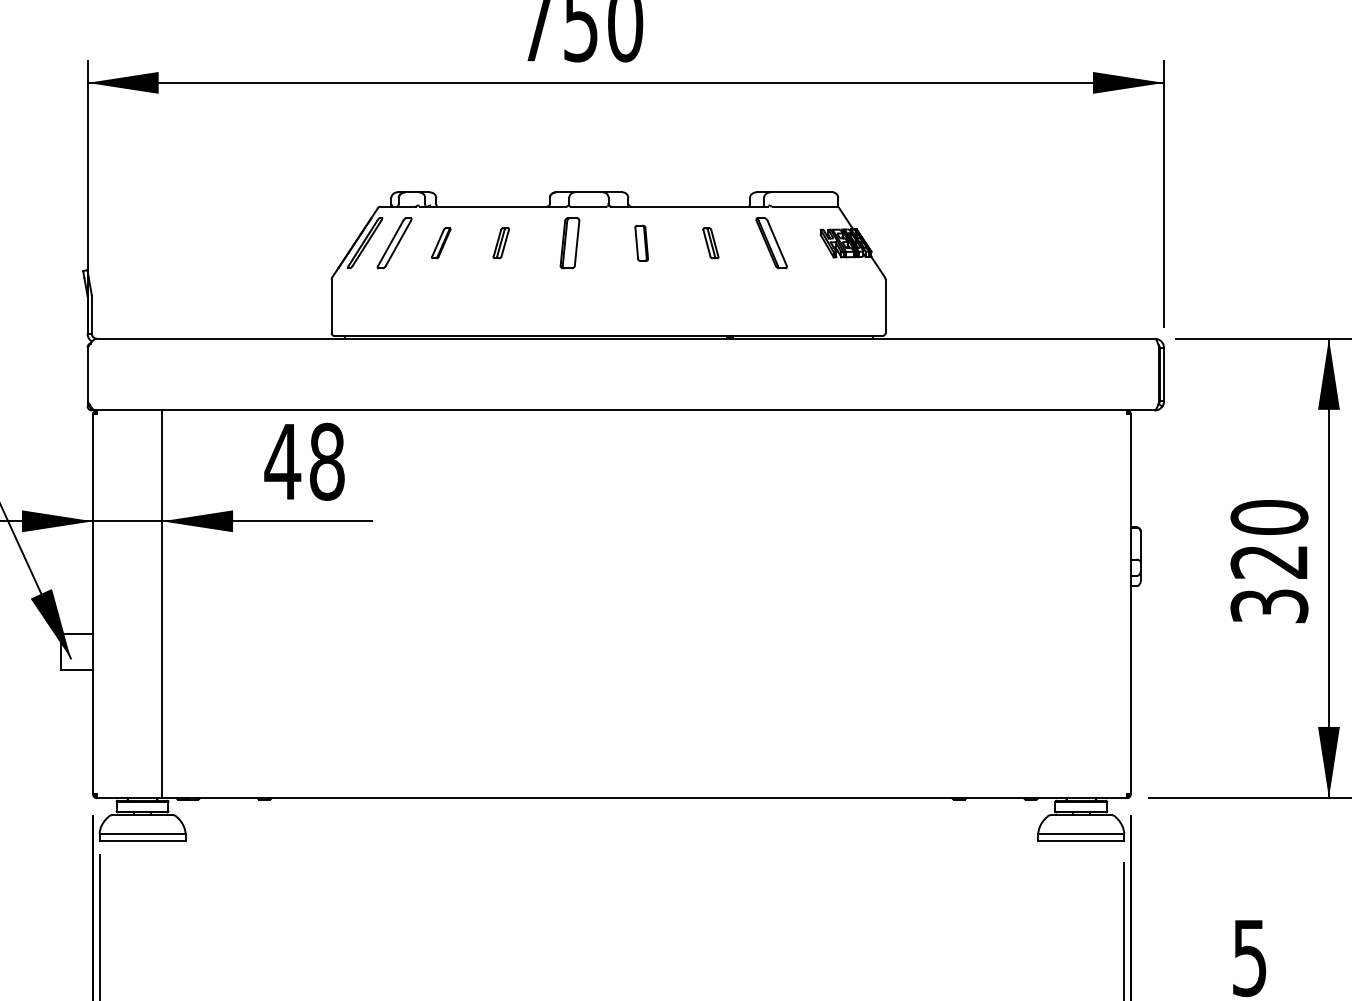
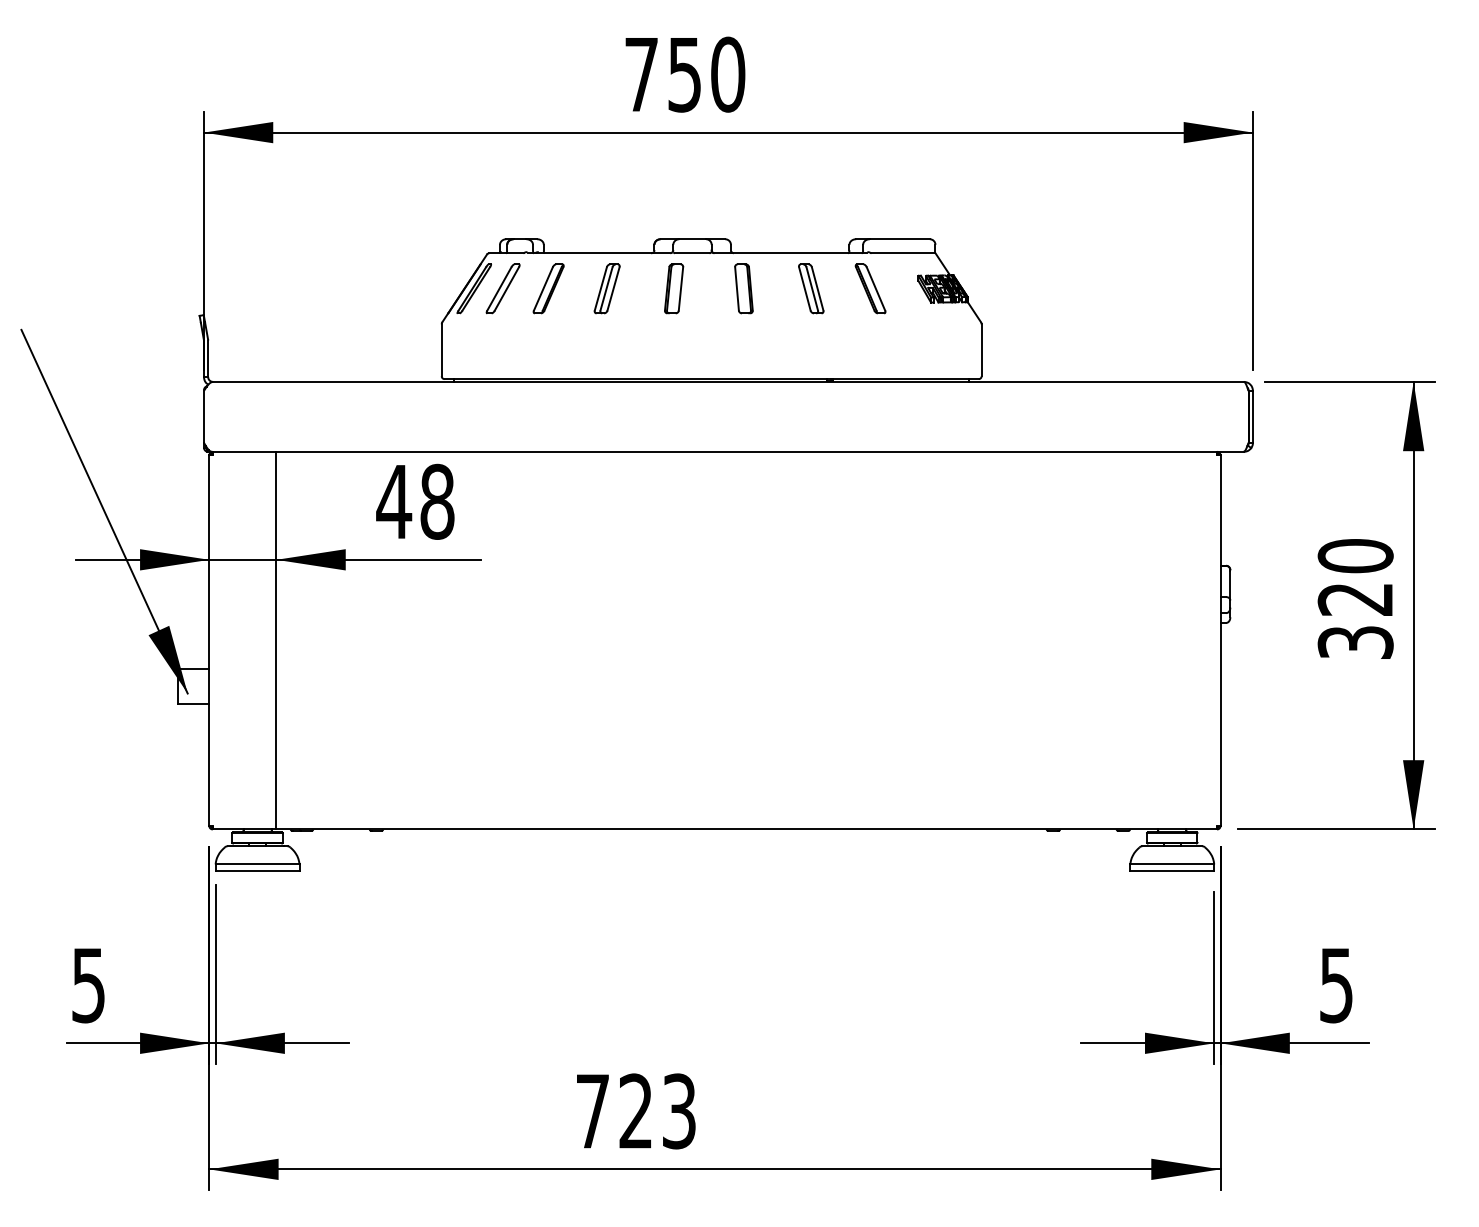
part: (441, 242) -> (548, 288), size x1.67
part: (500, 242) -> (606, 288), size x1.67
part: (641, 242) -> (743, 288), size x1.43
part: (711, 242) -> (811, 288), size x1.67

